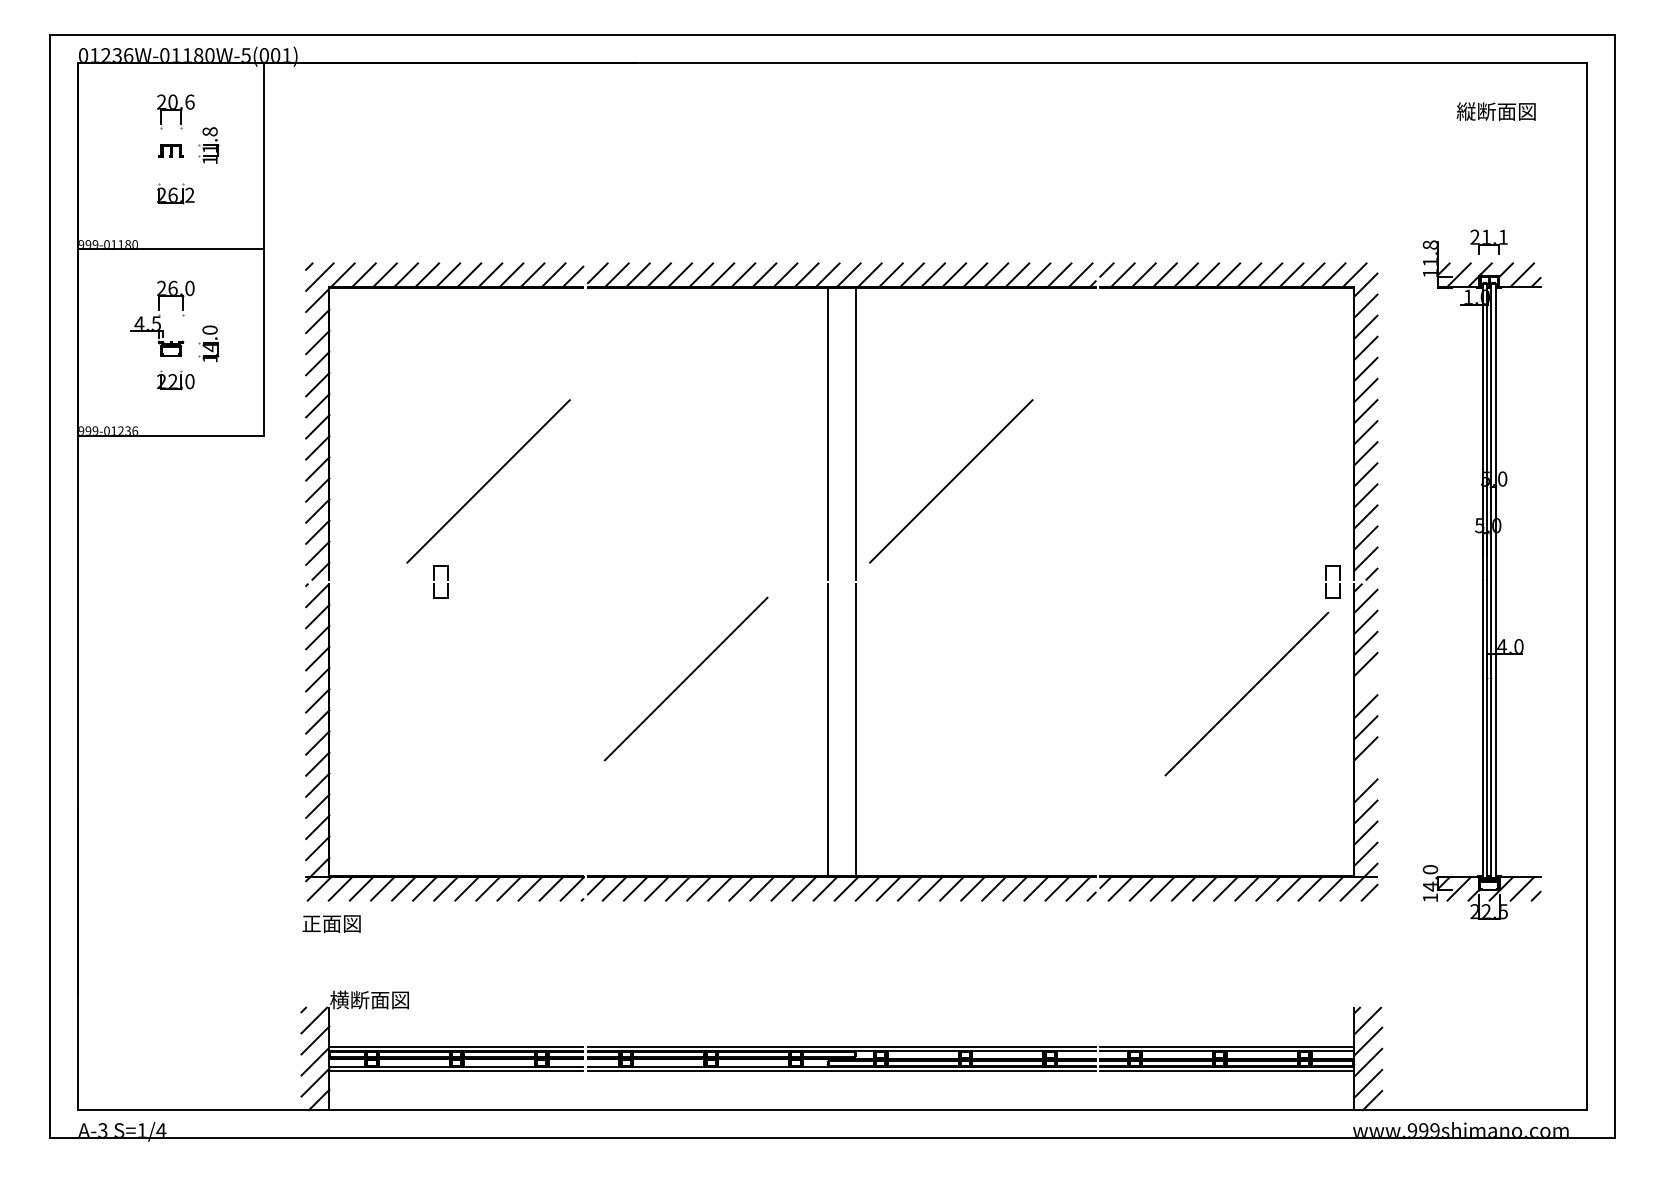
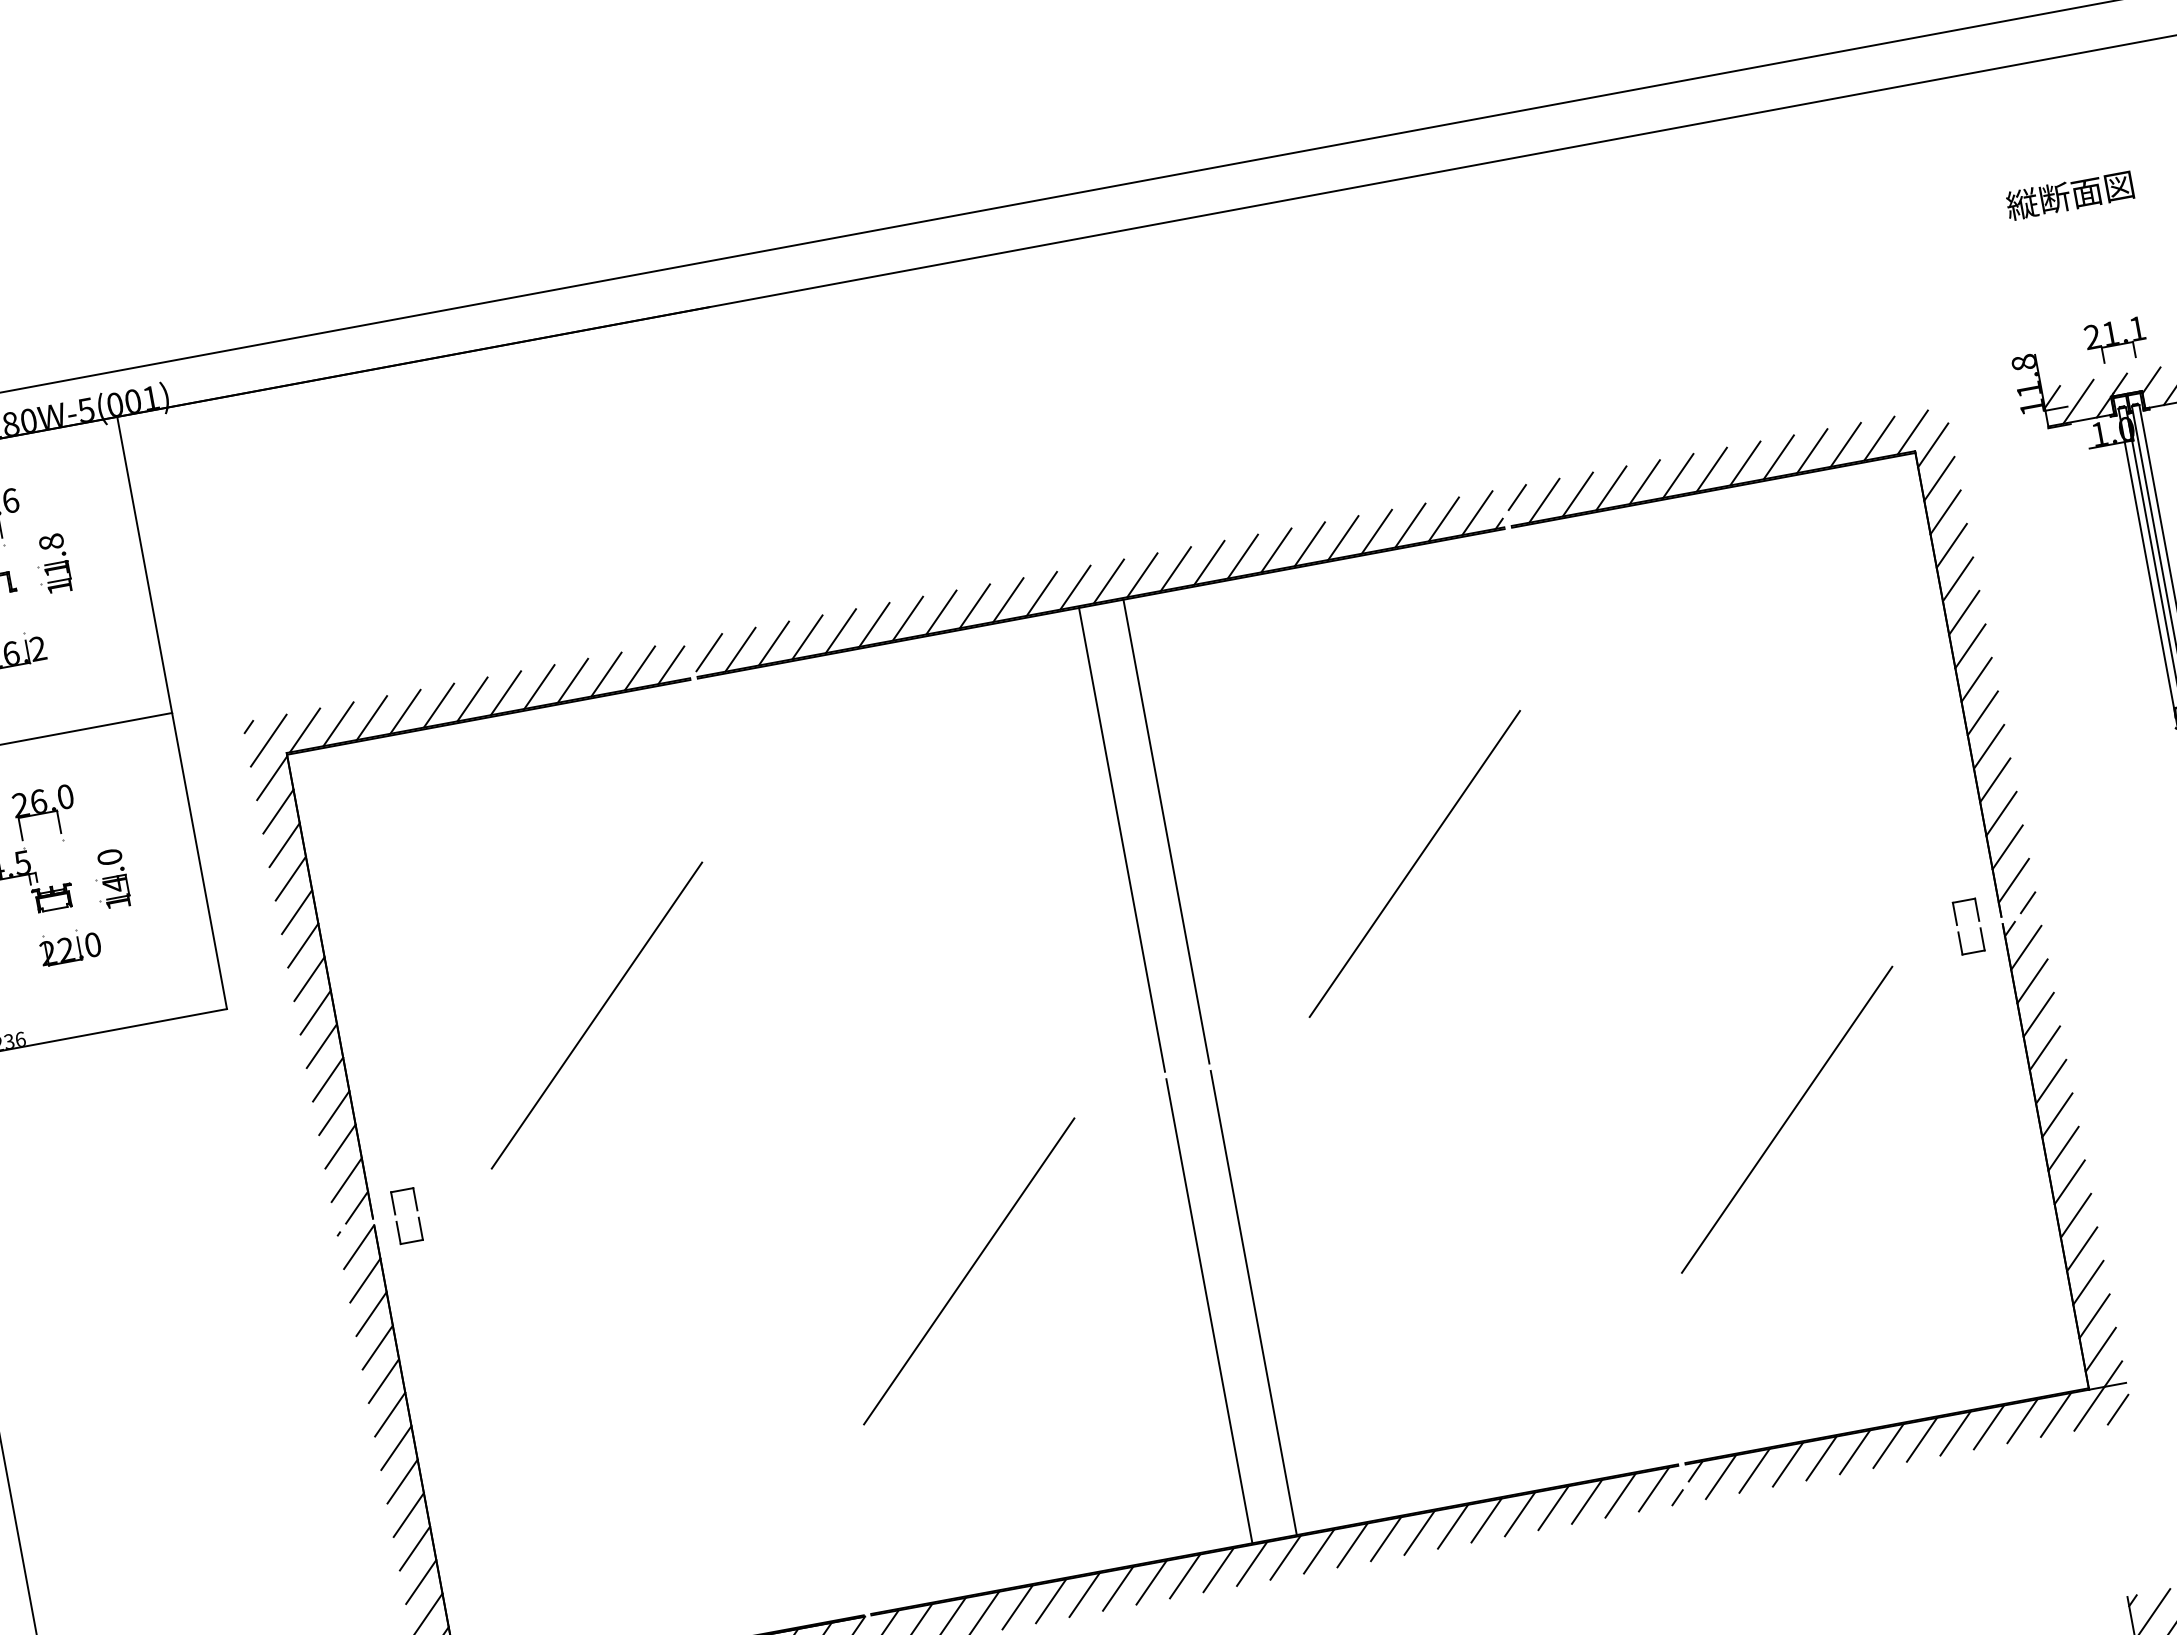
text: (1495, 111) -> (2068, 195), moved
line: (951, 481) -> (1415, 864), moved
part: (434, 580) -> (395, 1215), moved
line: (1365, 685) -> (2050, 1081), added
line: (1246, 693) -> (1786, 1119), moved
line: (1365, 769) -> (2075, 1215), added

